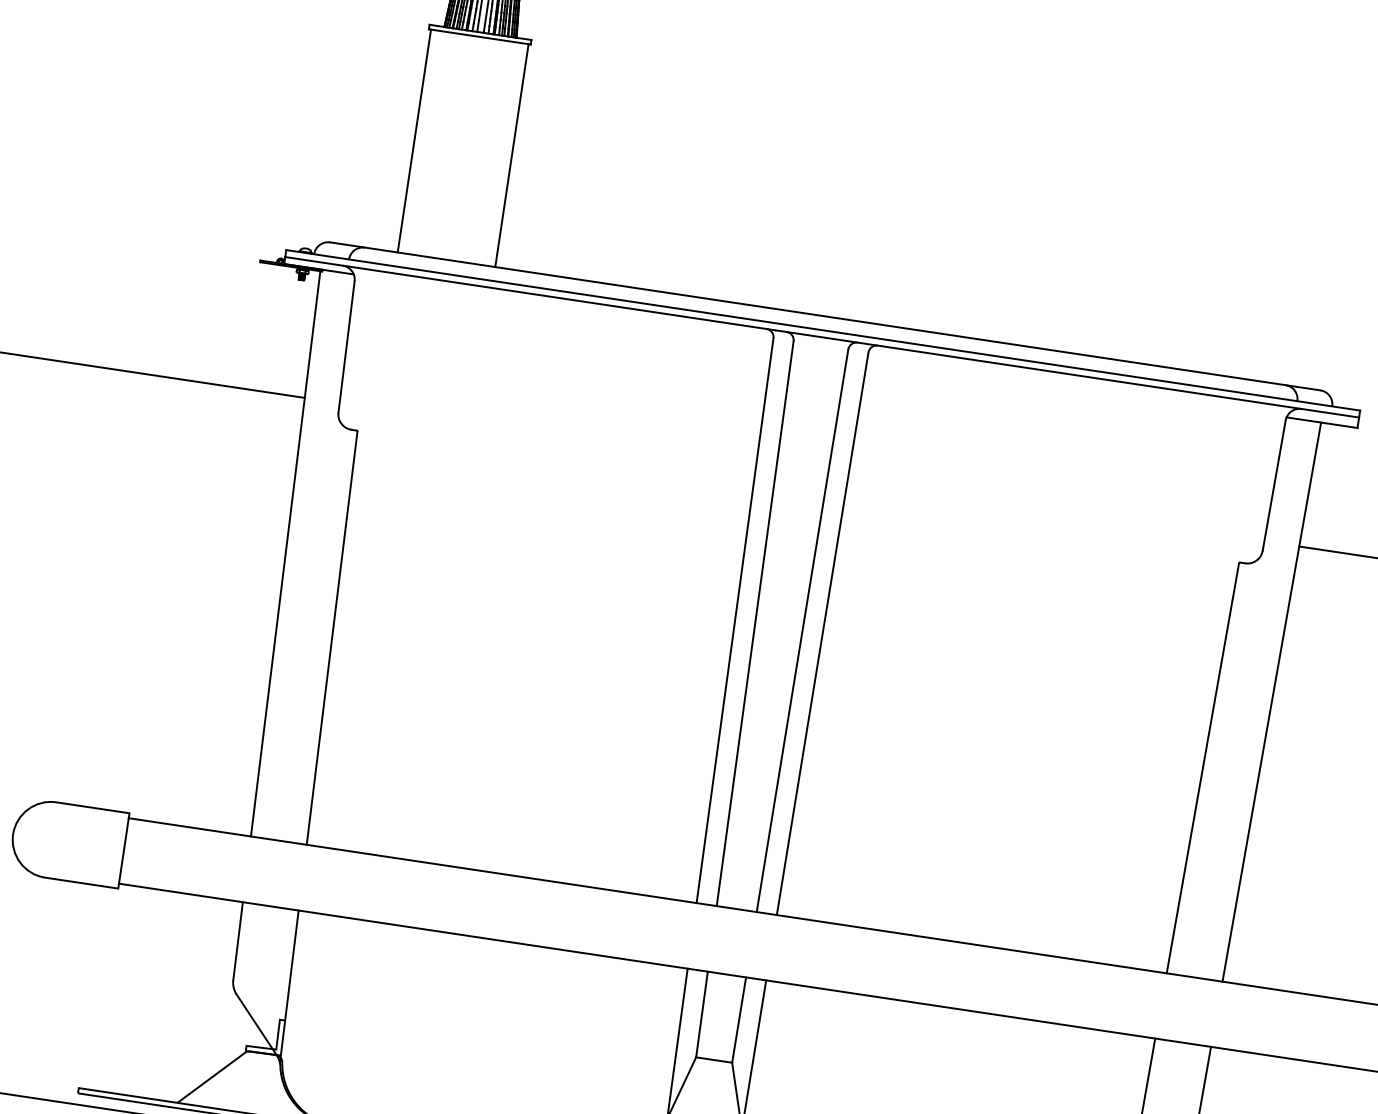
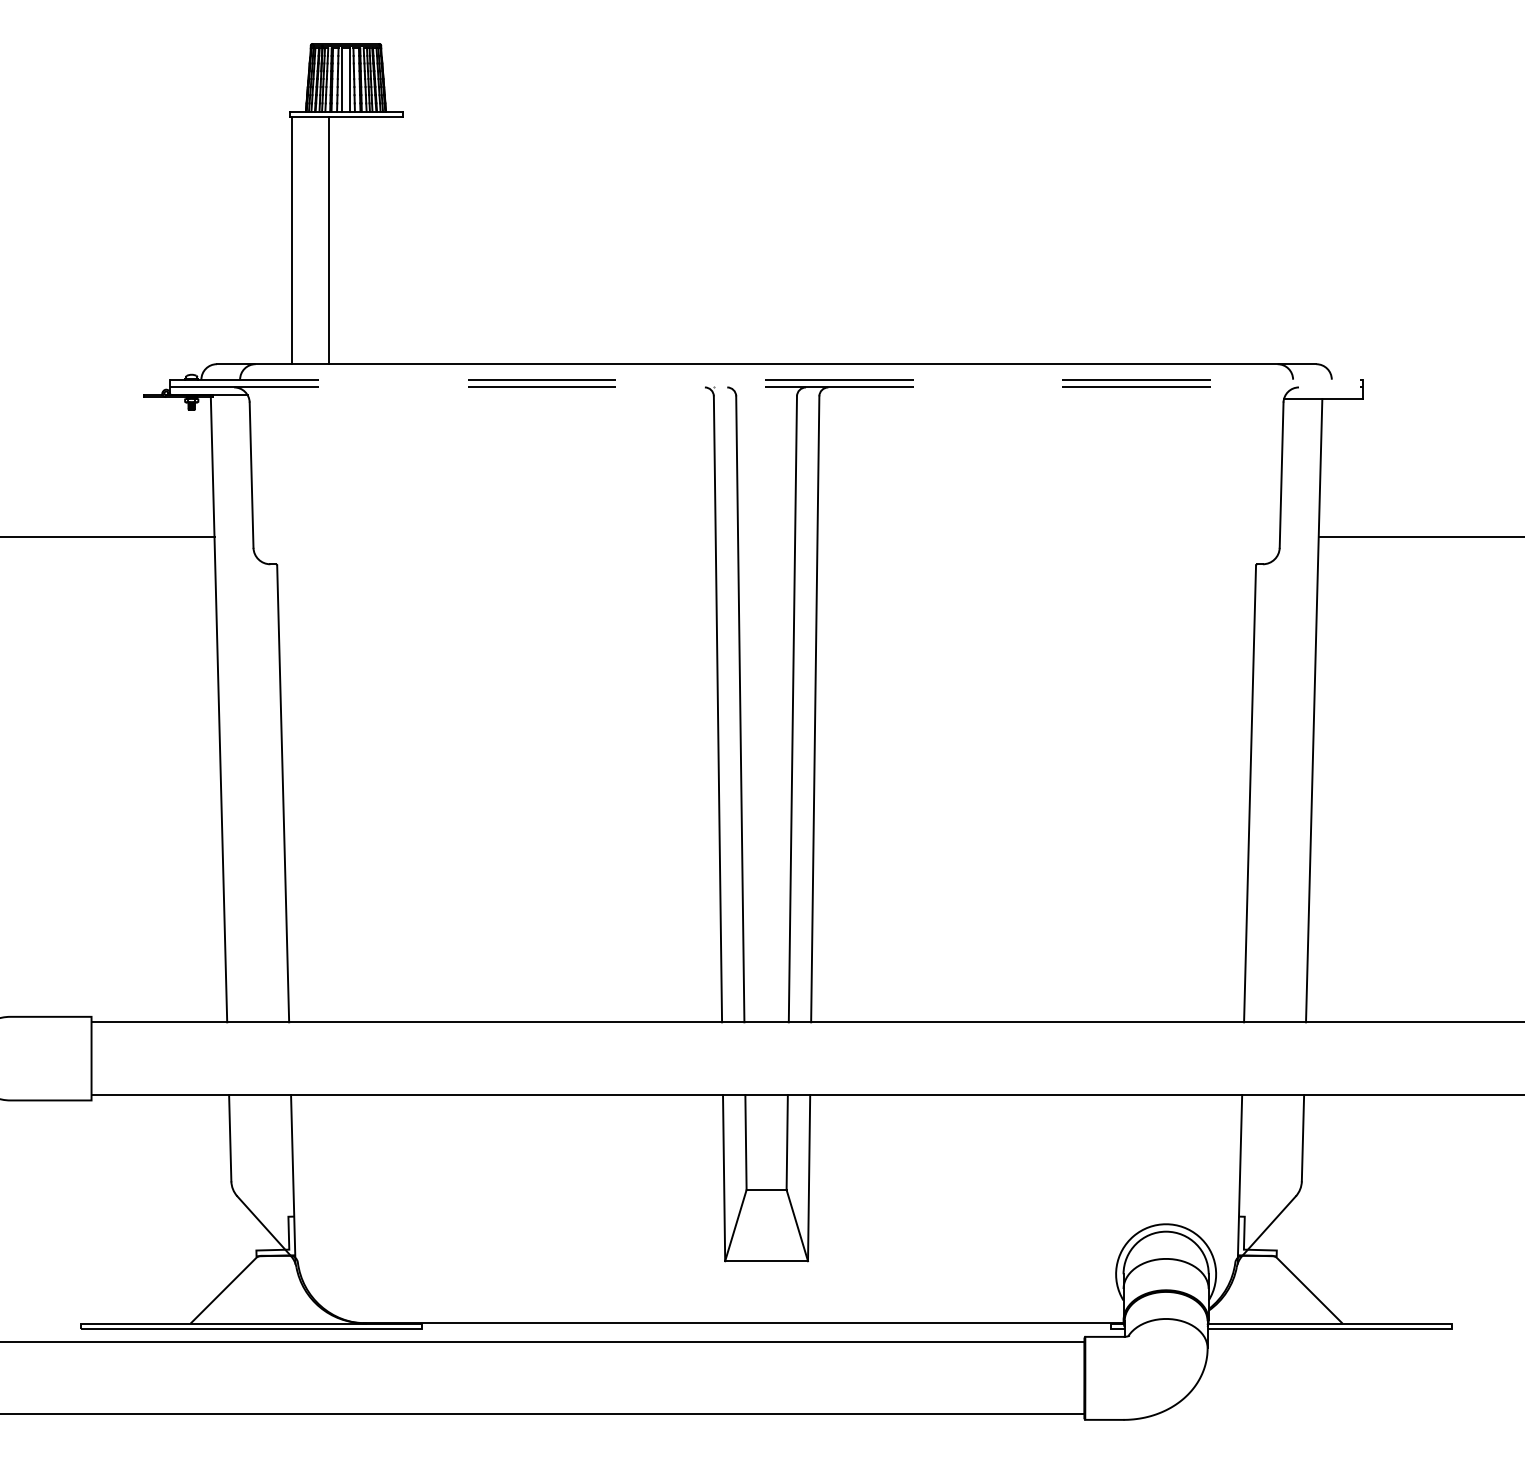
line: (512, 155) -> (329, 240), moved
line: (824, 330) -> (767, 379), solid -> dashed
line: (822, 337) -> (767, 387), solid -> dashed

